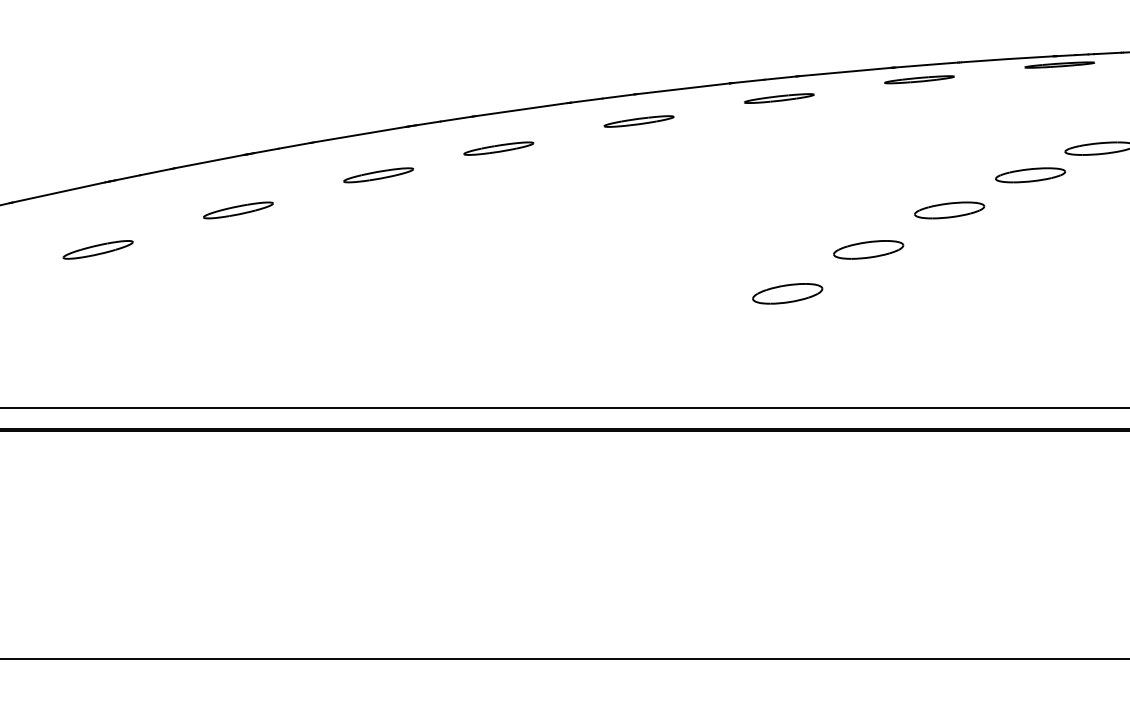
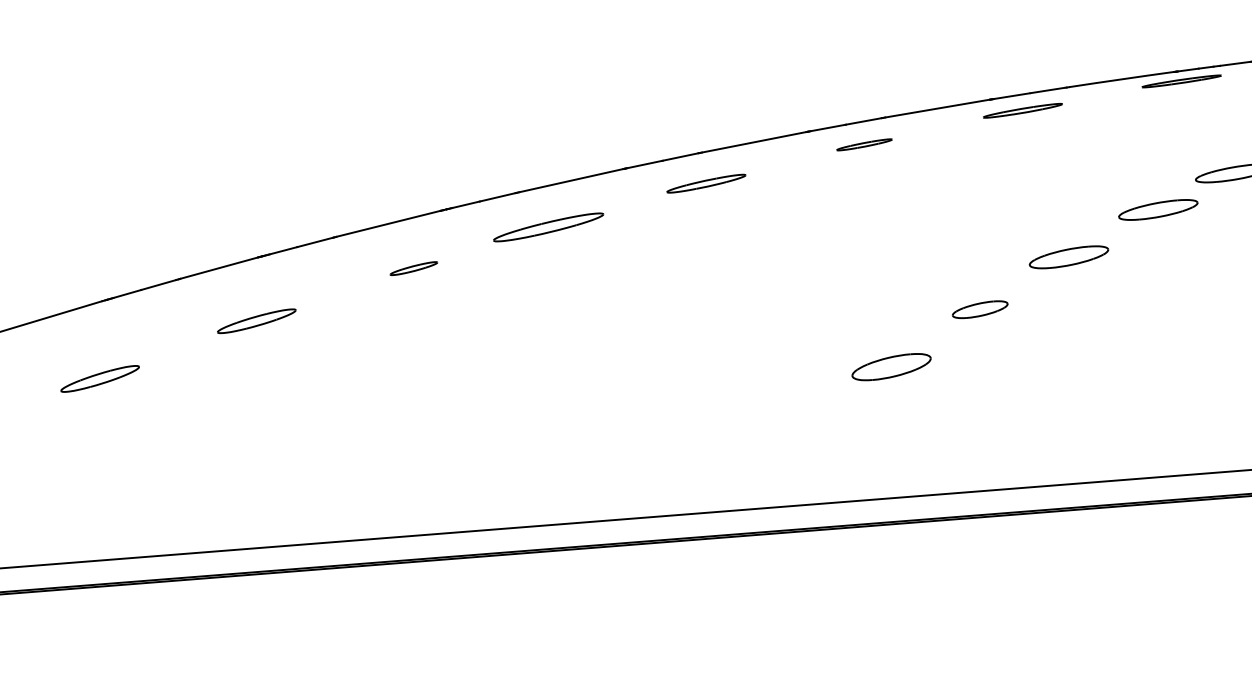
part: (779, 98) -> (864, 144), size x0.7
part: (498, 148) -> (548, 227), size x1.4
part: (378, 175) -> (413, 268), size x0.6
part: (868, 249) -> (979, 309), size x0.7

